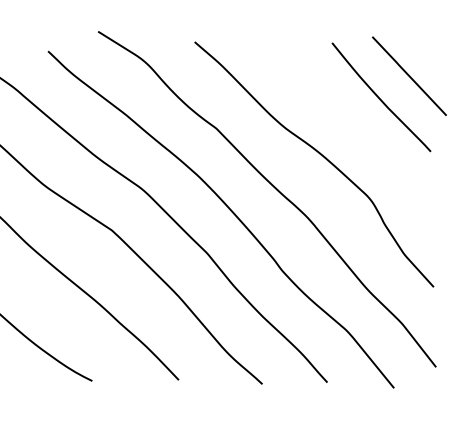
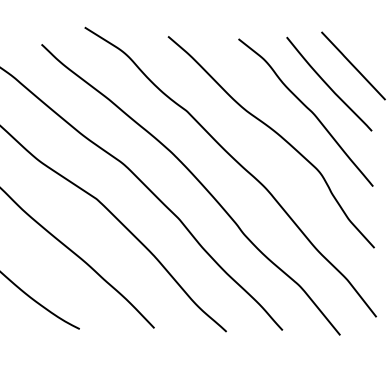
curve: (356, 126) -> (307, 109), added

